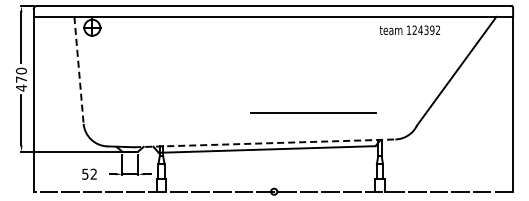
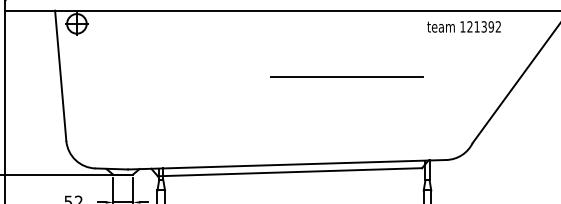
text: (420, 29) -> (476, 25), 124392 -> 121392
line: (79, 70) -> (61, 75), dashed -> solid
line: (313, 112) -> (346, 75), moved
line: (264, 143) -> (286, 164), dashed -> solid

